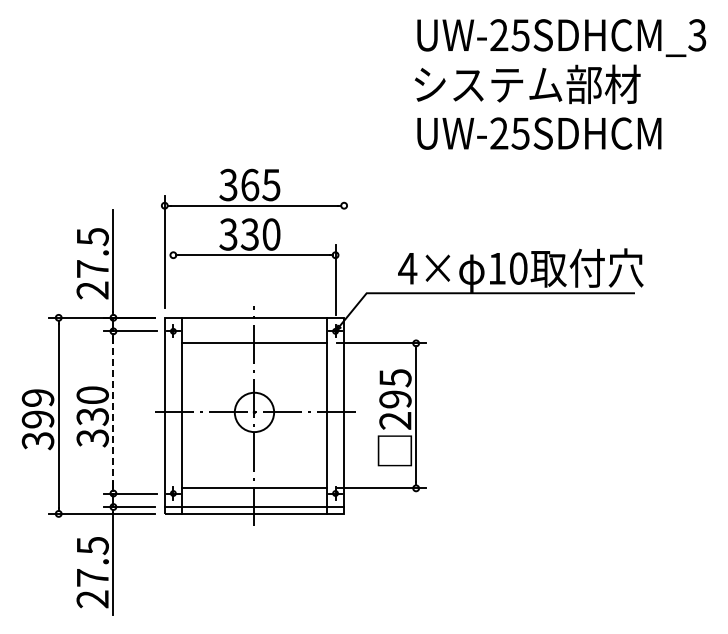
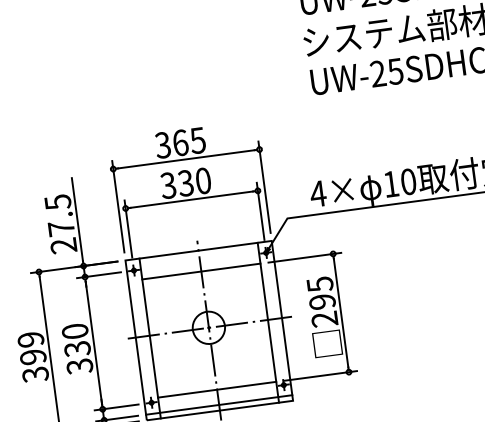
line: (344, 251) -> (264, 186), added
line: (173, 280) -> (128, 229), added
line: (113, 412) -> (93, 343), dashed -> solid

